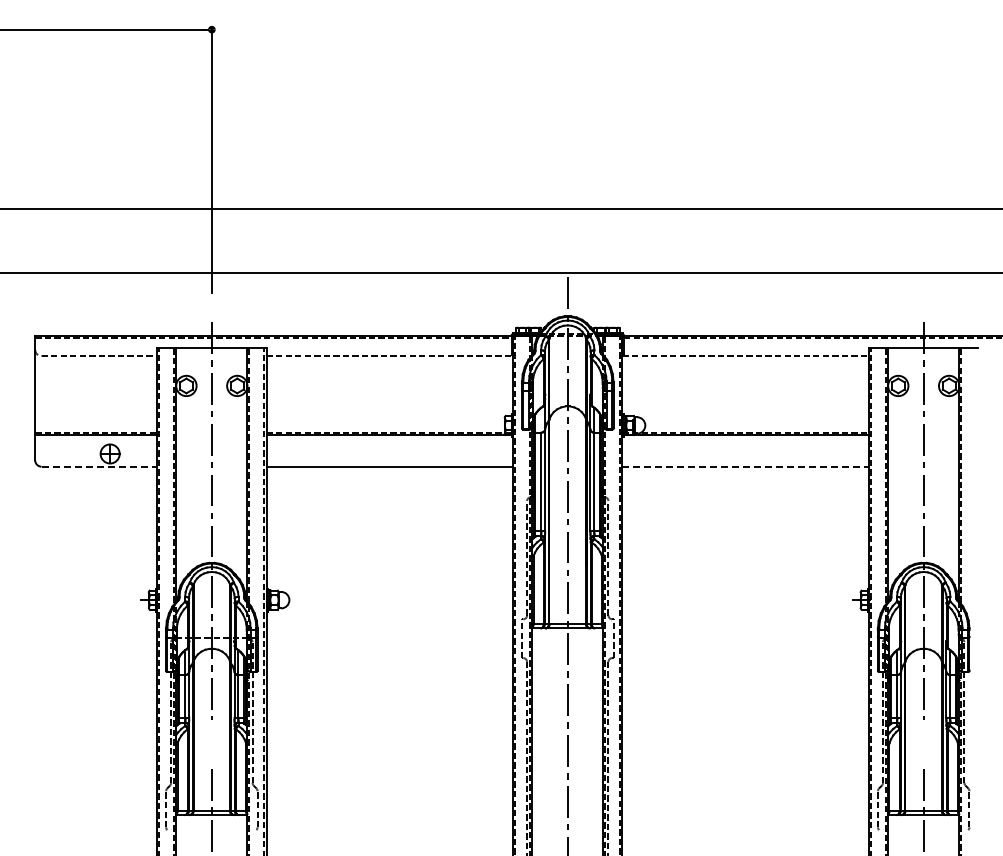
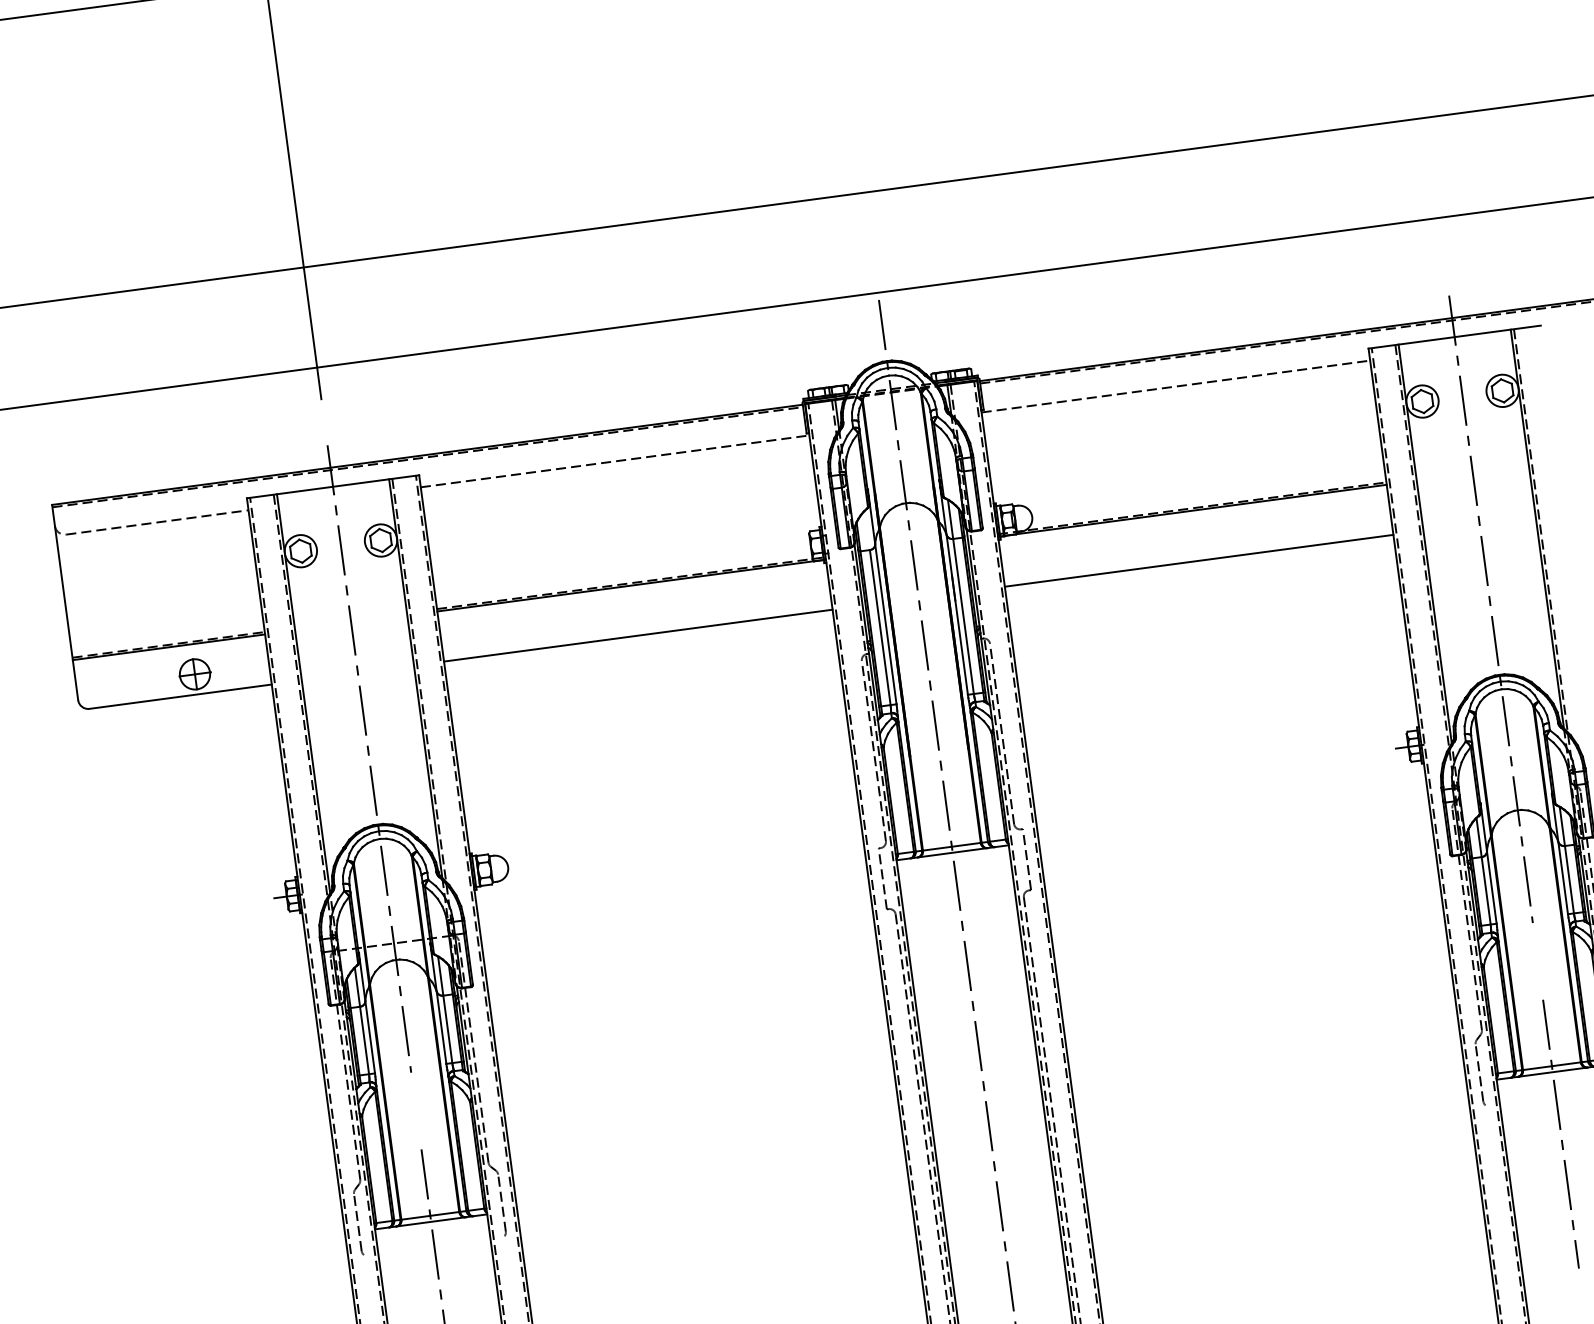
line: (99, 466) -> (180, 696), dashed -> solid
line: (746, 466) -> (1200, 560), dashed -> solid

